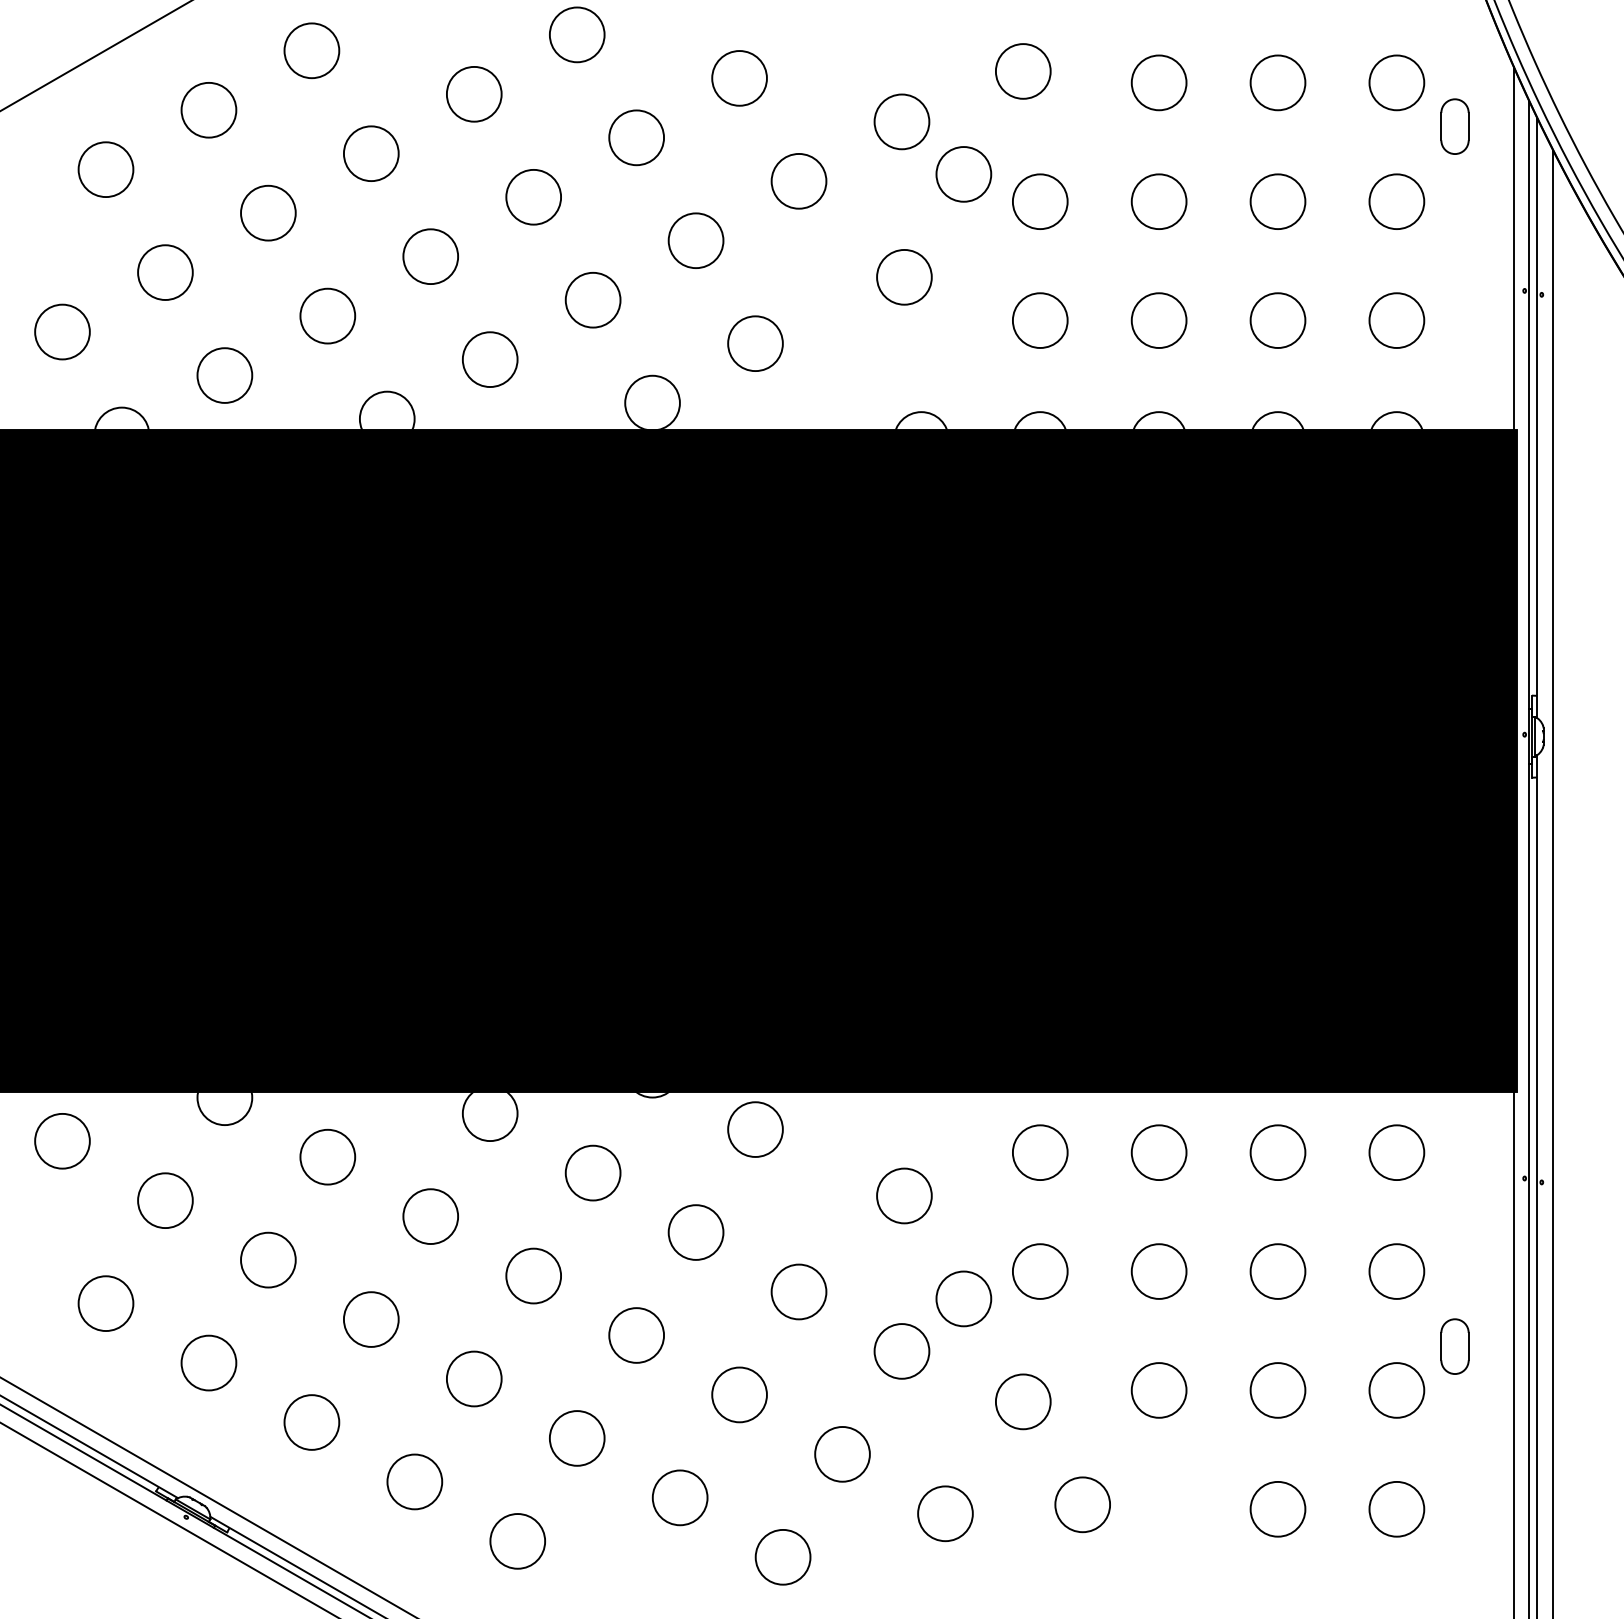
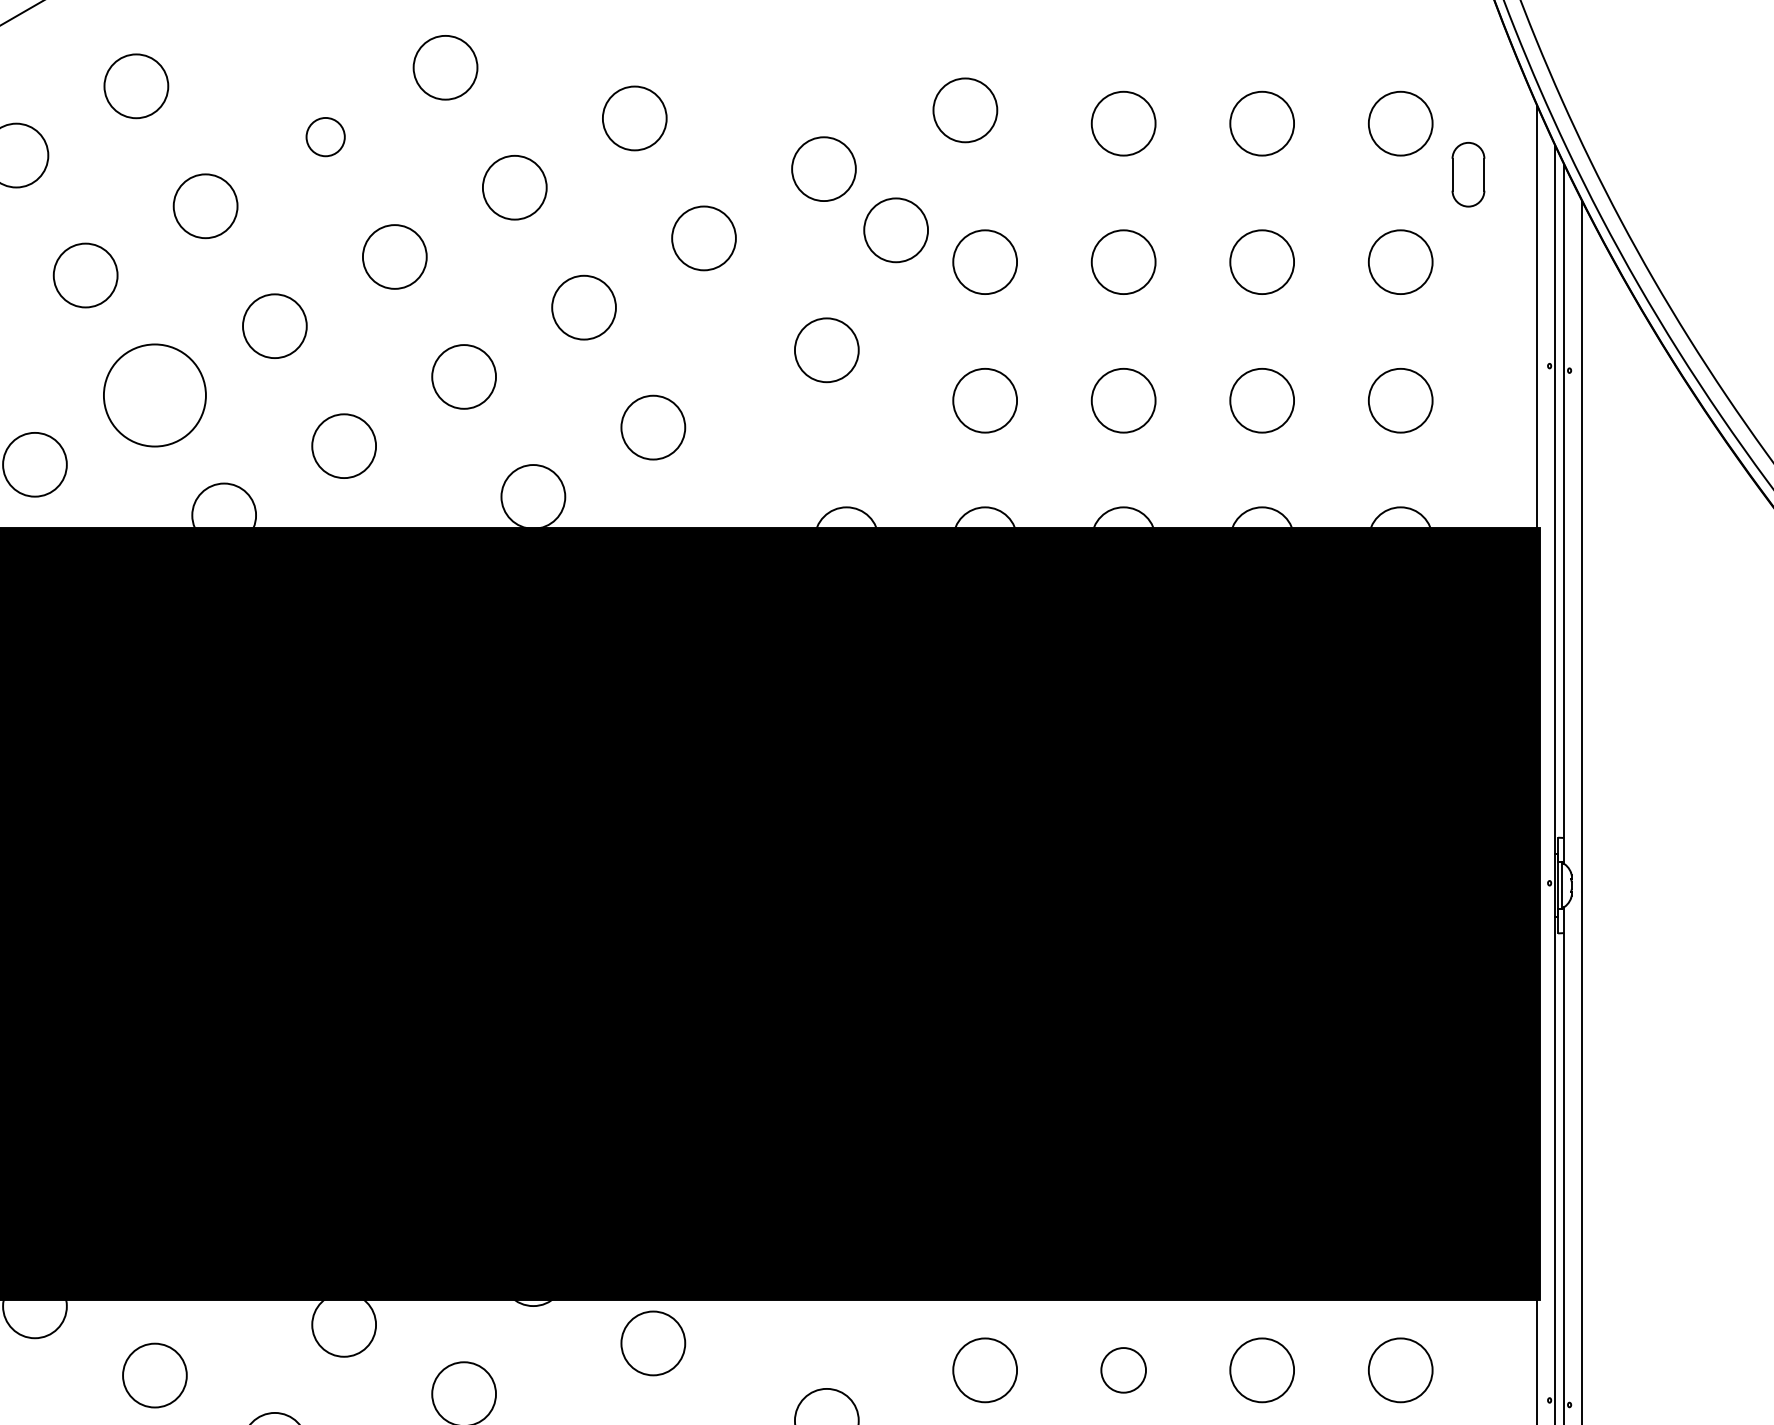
circle: (474, 94) -> (325, 137), size x0.6
circle: (327, 315) -> (154, 394), size x1.6
circle: (1158, 1152) -> (1122, 1370), size x0.7

